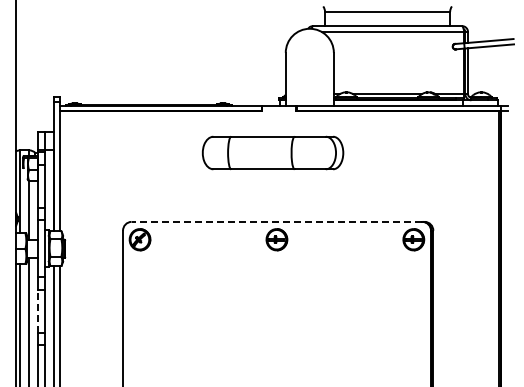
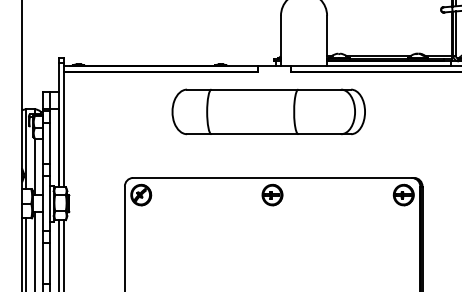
part: (272, 152) -> (268, 111), size x1.43
line: (276, 221) -> (272, 177), dashed -> solid
line: (38, 311) -> (43, 263), dashed -> solid

